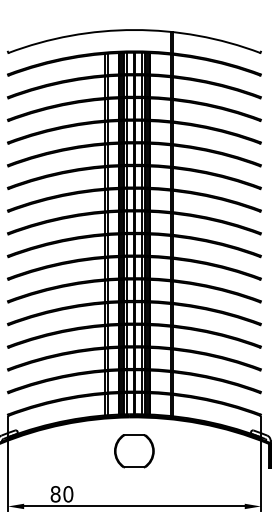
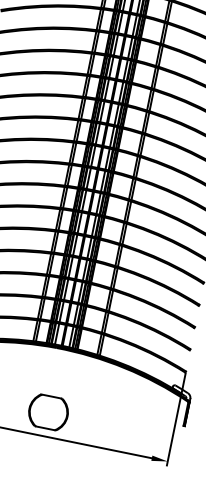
part: (134, 451) -> (48, 412), moved

